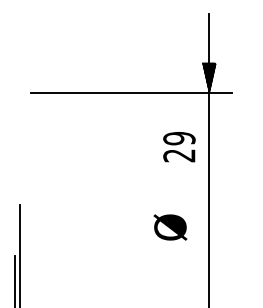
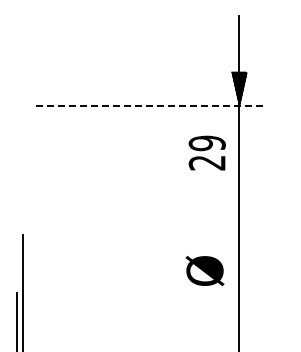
line: (131, 92) -> (150, 105), solid -> dashed
text: (178, 146) -> (206, 152), moved
text: (169, 227) -> (204, 271), moved

